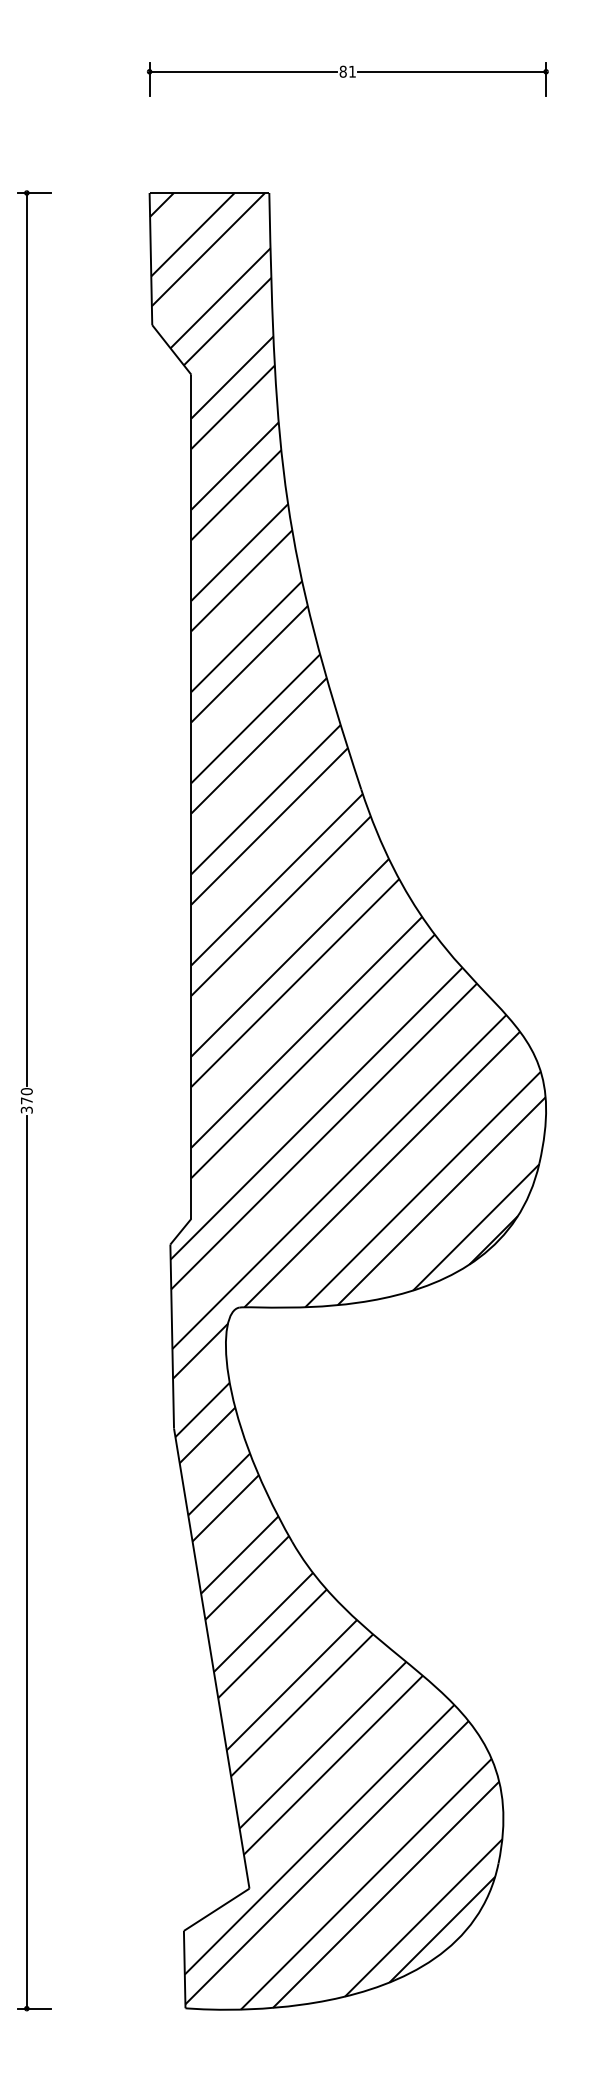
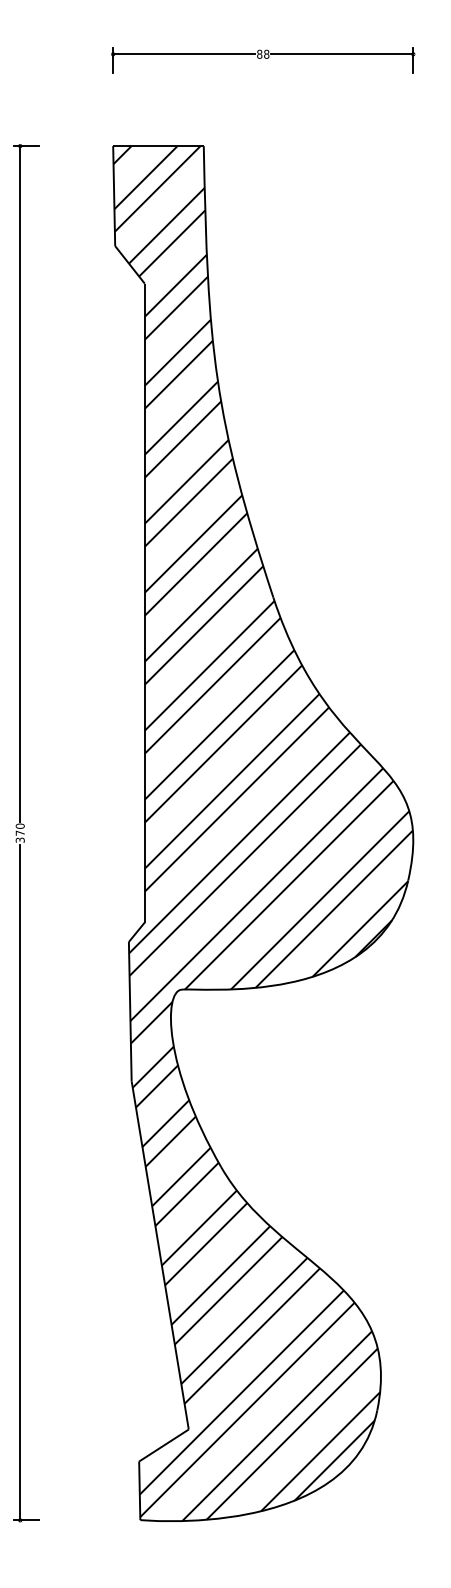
text: (352, 71) -> (266, 54), 81 -> 88

